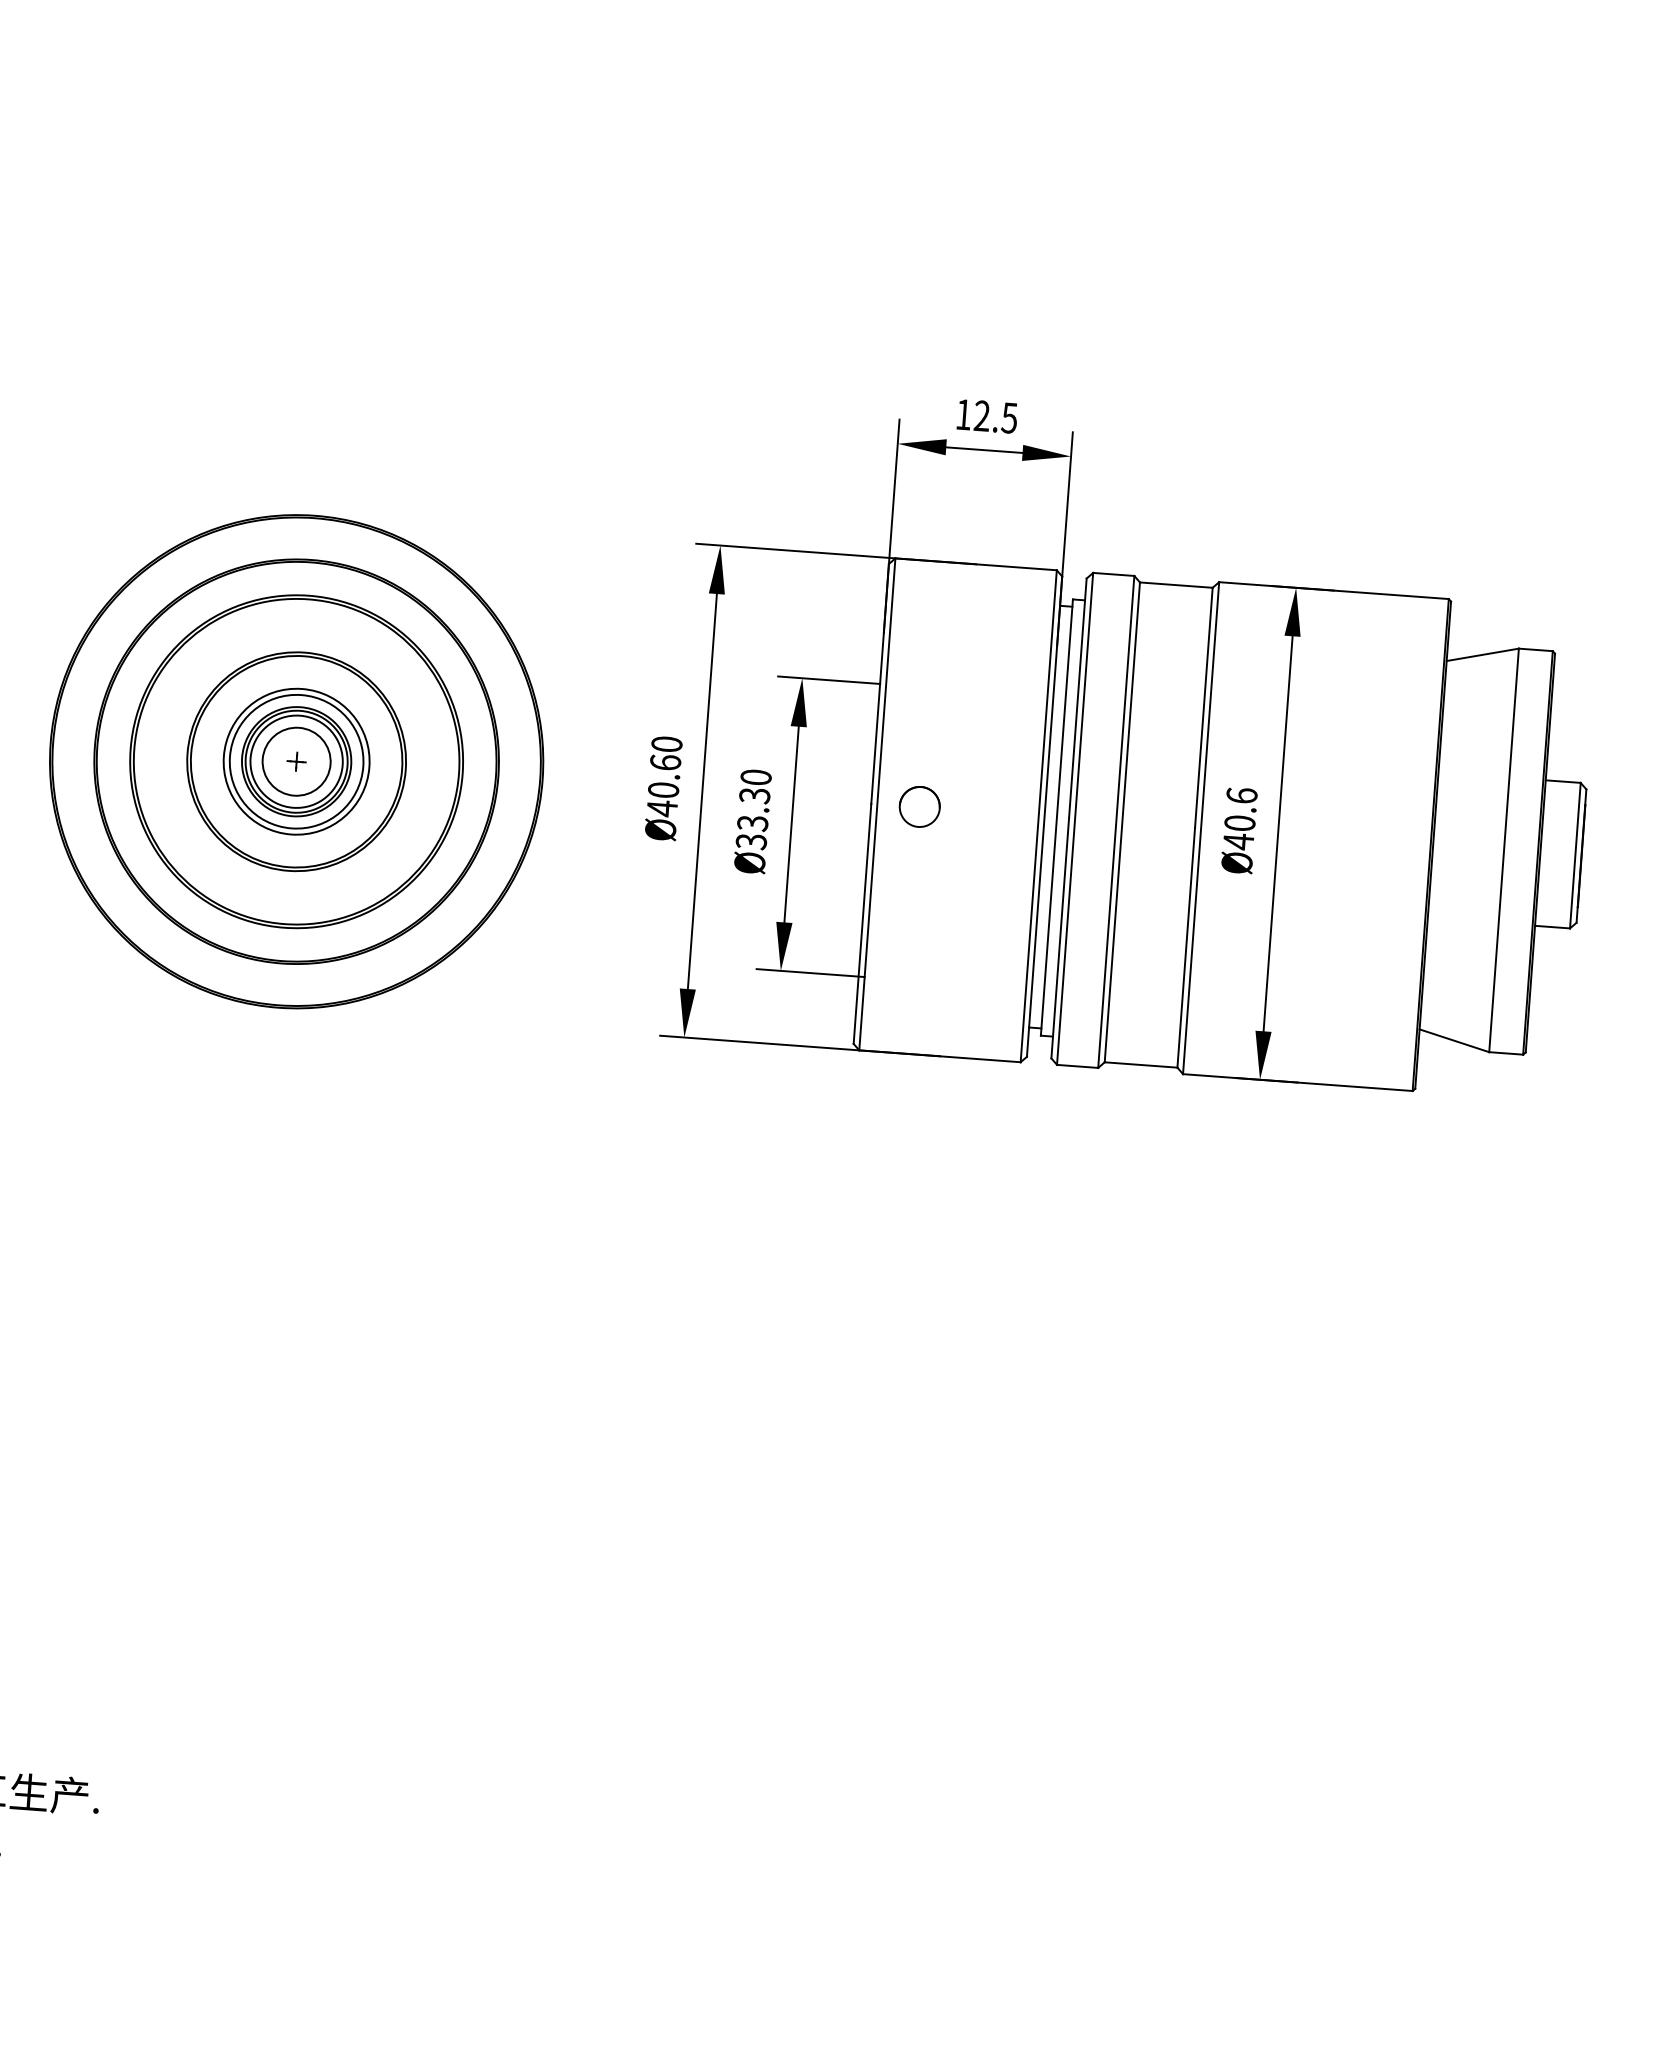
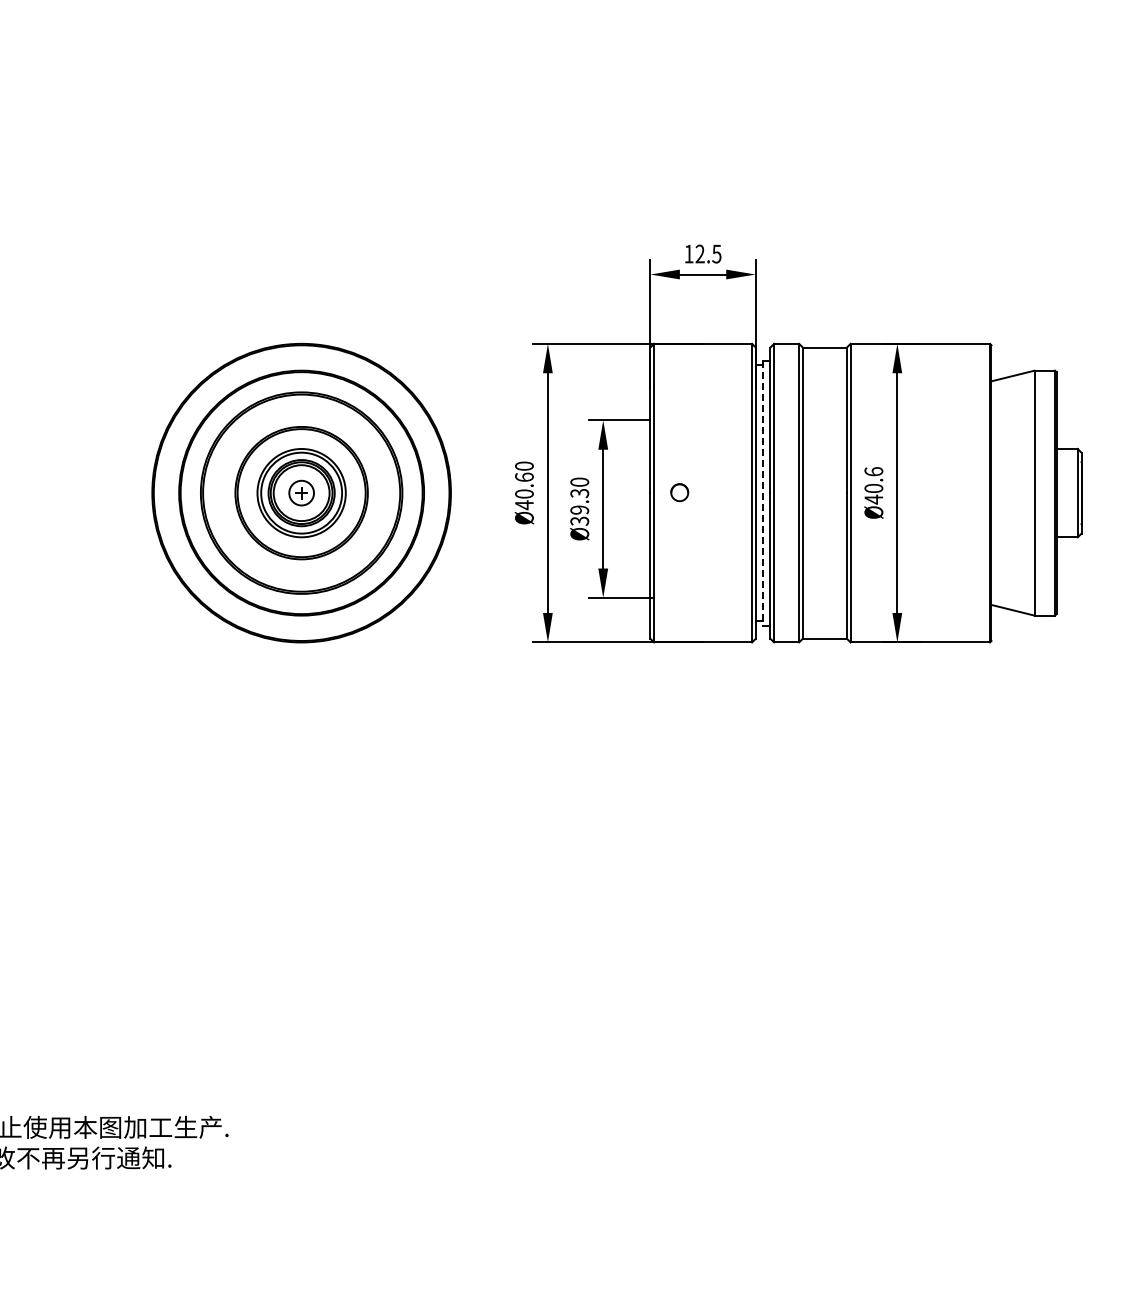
circle: (296, 760) -> (301, 492), size x0.6
part: (919, 806) -> (679, 492), size x0.7
line: (1057, 818) -> (763, 493), solid -> dashed
text: (752, 822) -> (579, 509), Ø33.30 -> Ø39.30

